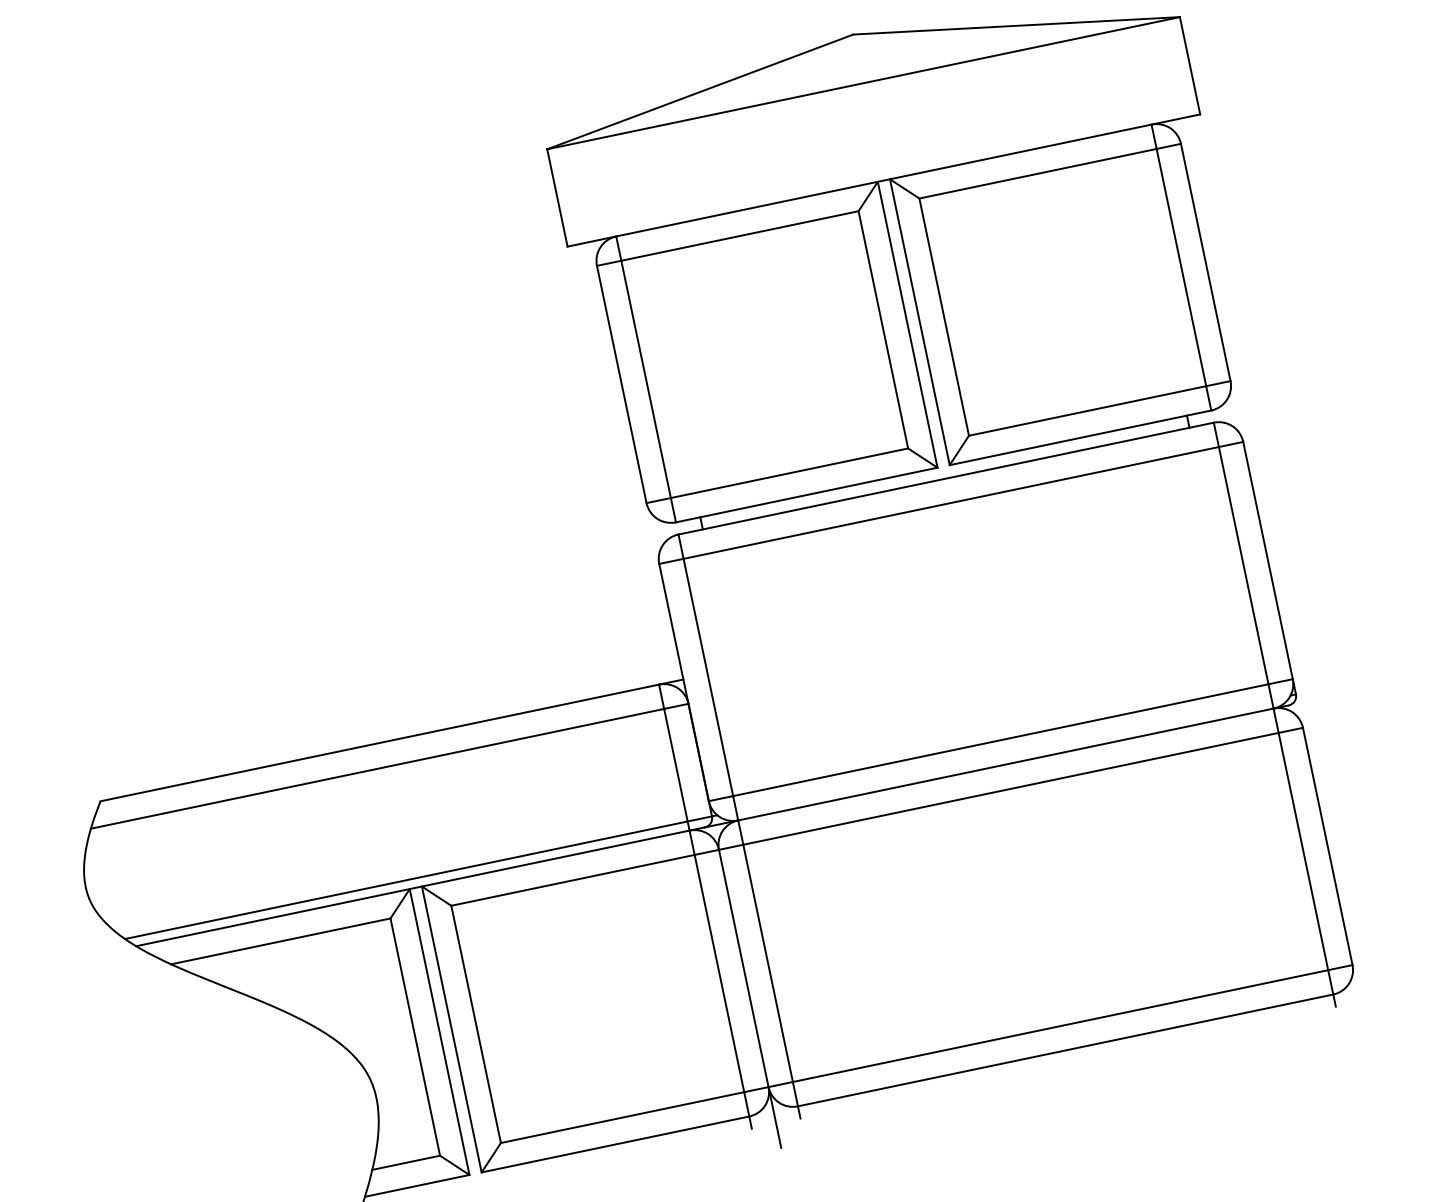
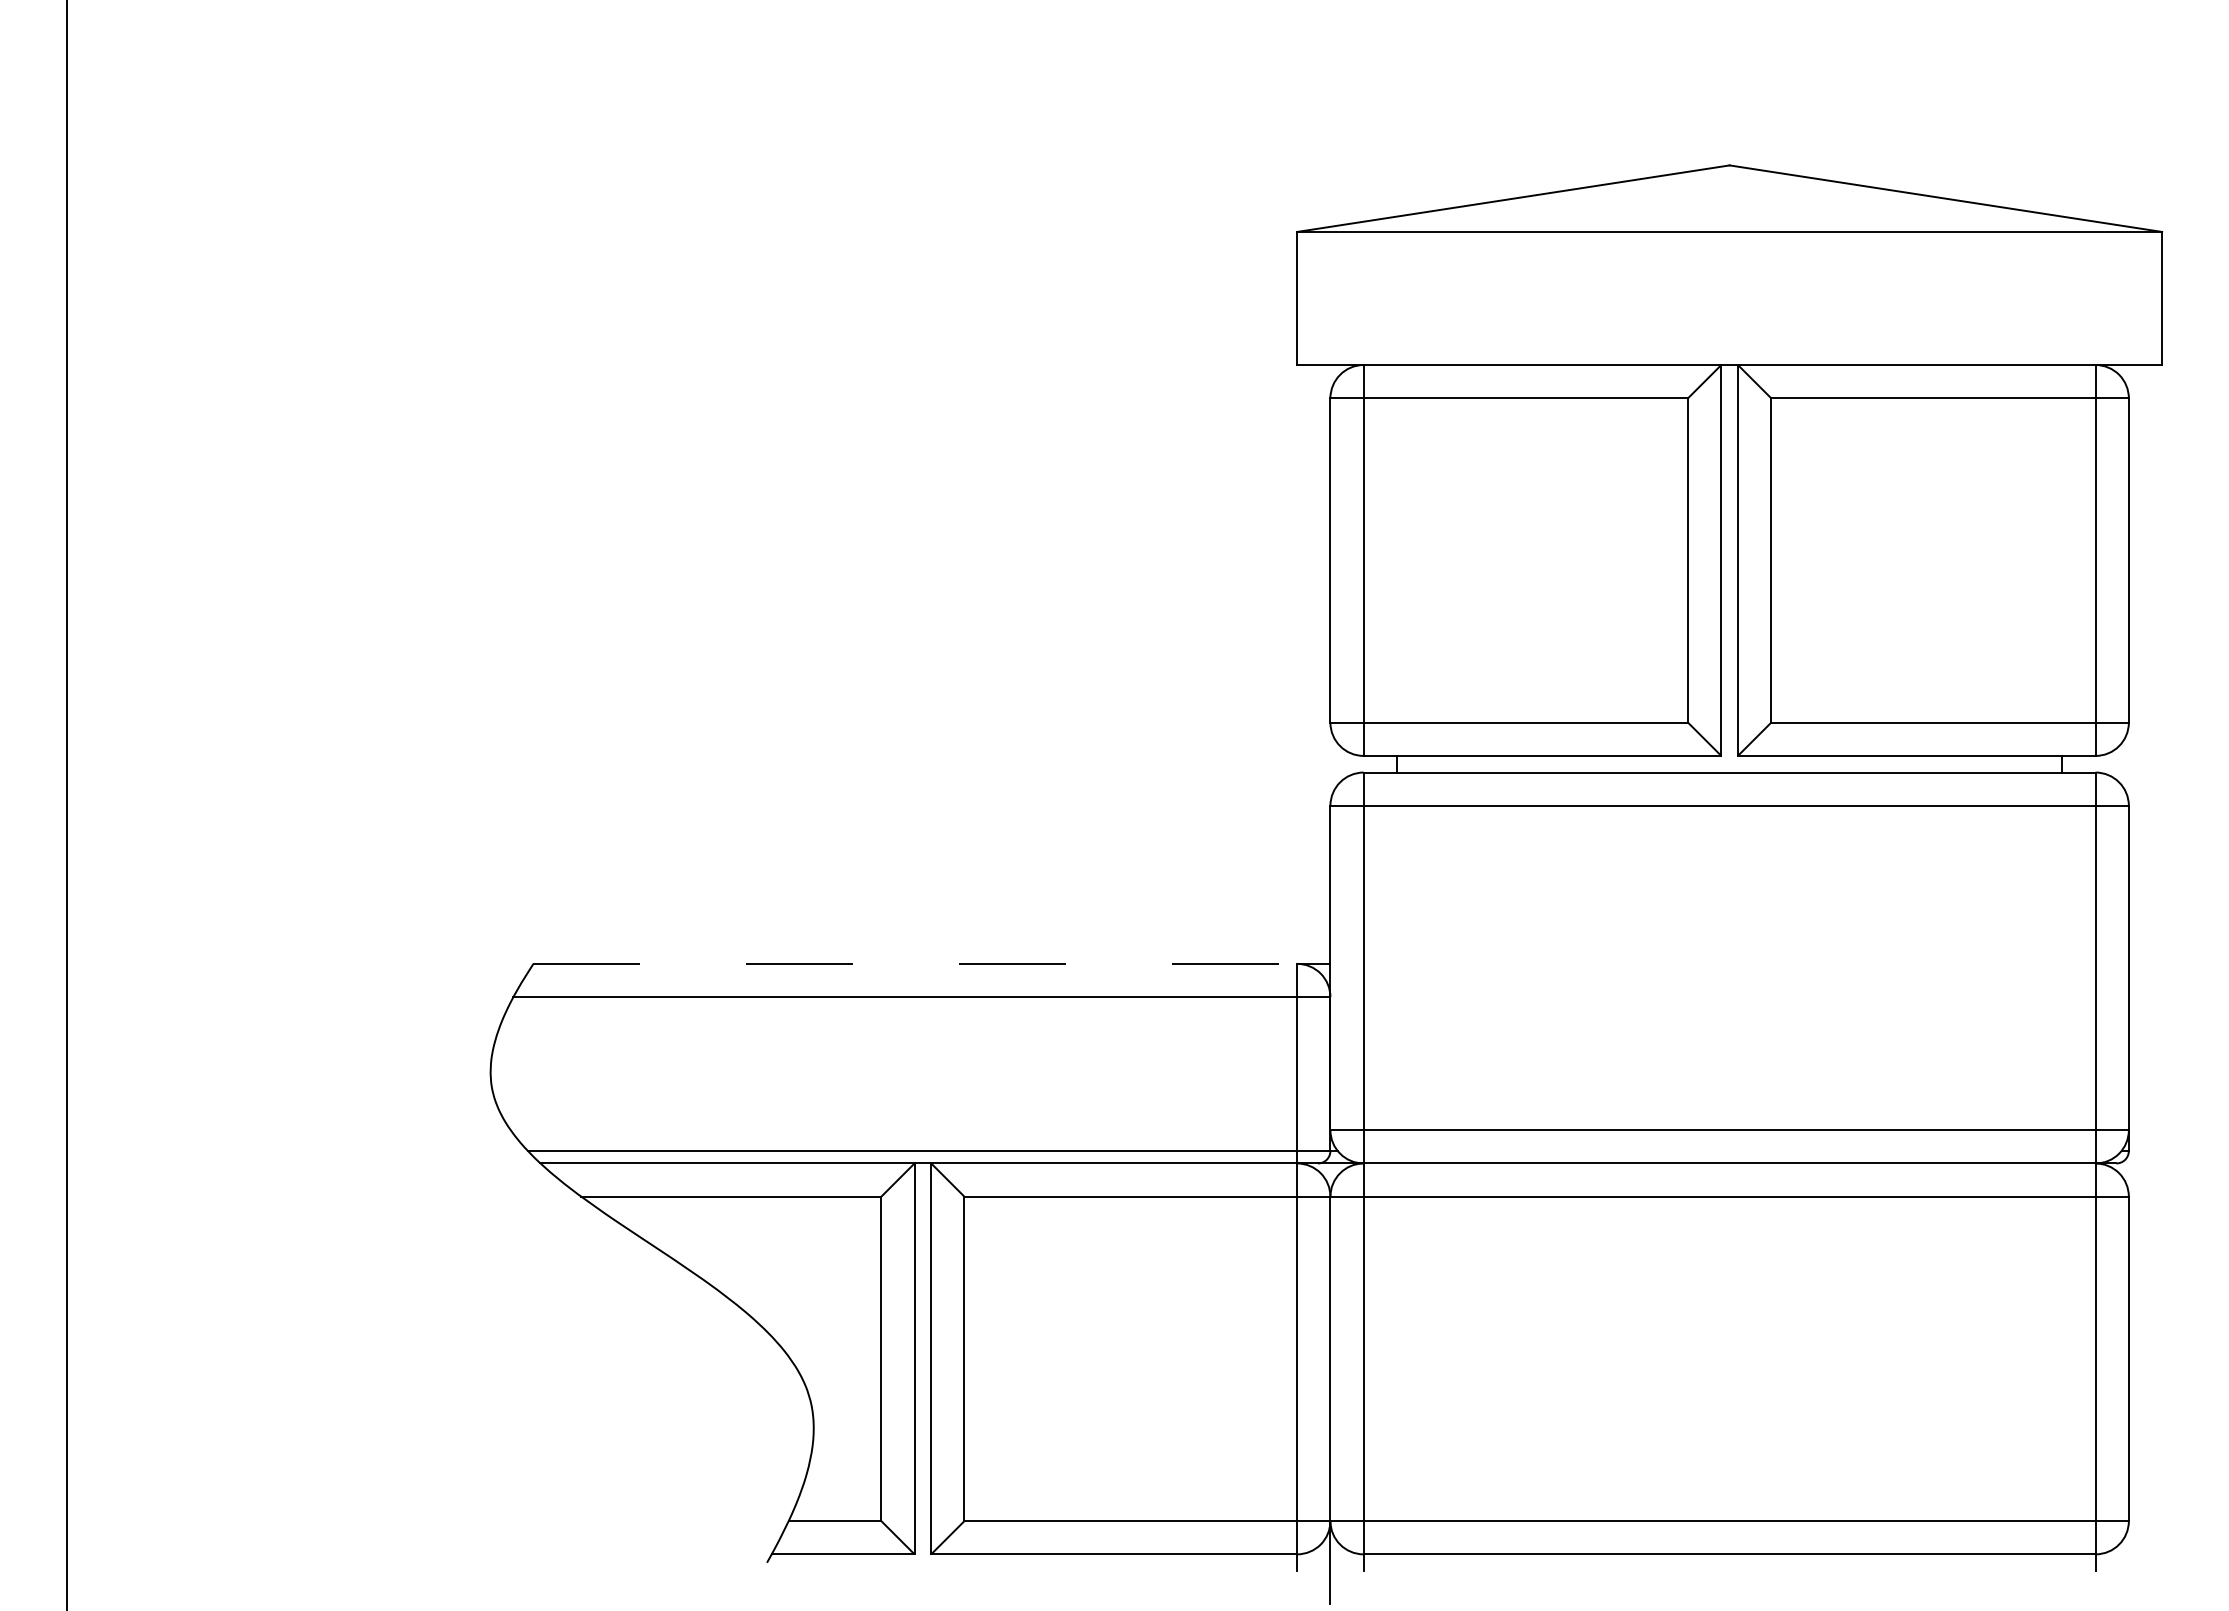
line: (379, 742) -> (915, 963), solid -> dashed

